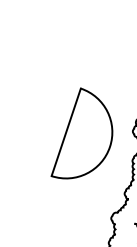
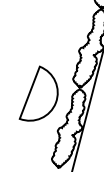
part: (80, 132) -> (38, 93), moved

